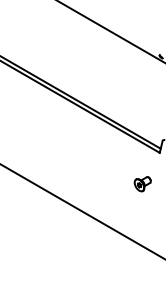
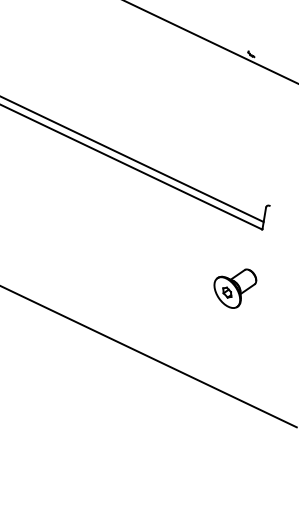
part: (142, 184) -> (235, 289), size x1.43

